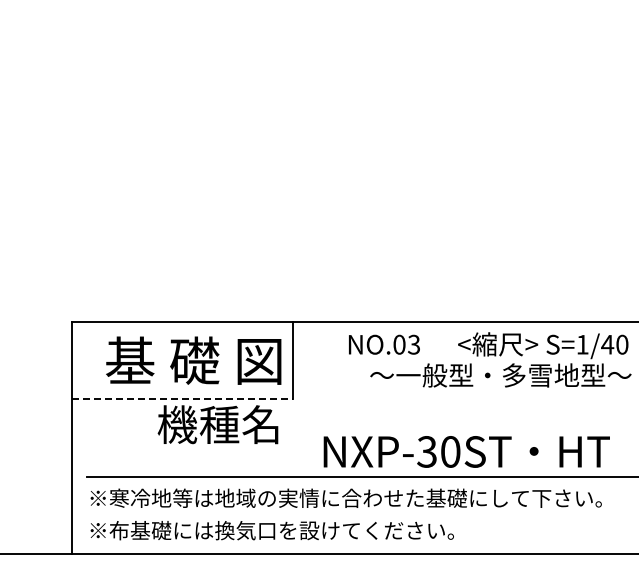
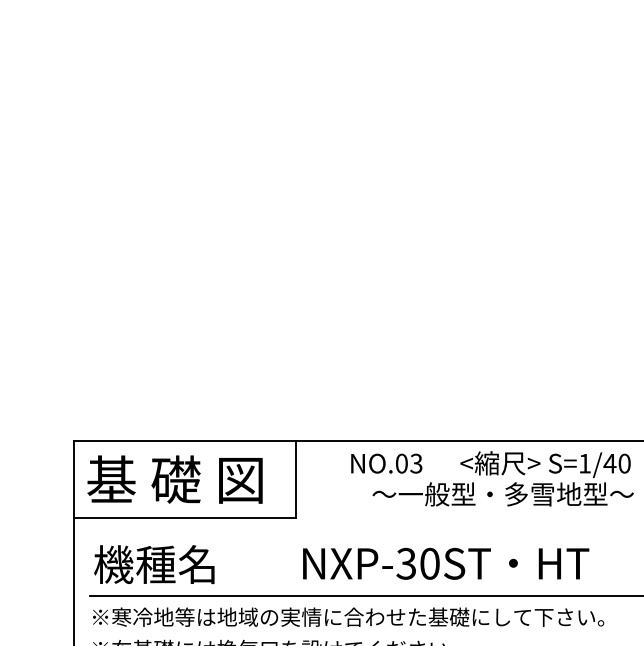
text: (193, 360) -> (174, 479), moved
line: (183, 399) -> (185, 518), dashed -> solid
text: (218, 424) -> (154, 564), moved
text: (467, 451) -> (446, 563), moved

